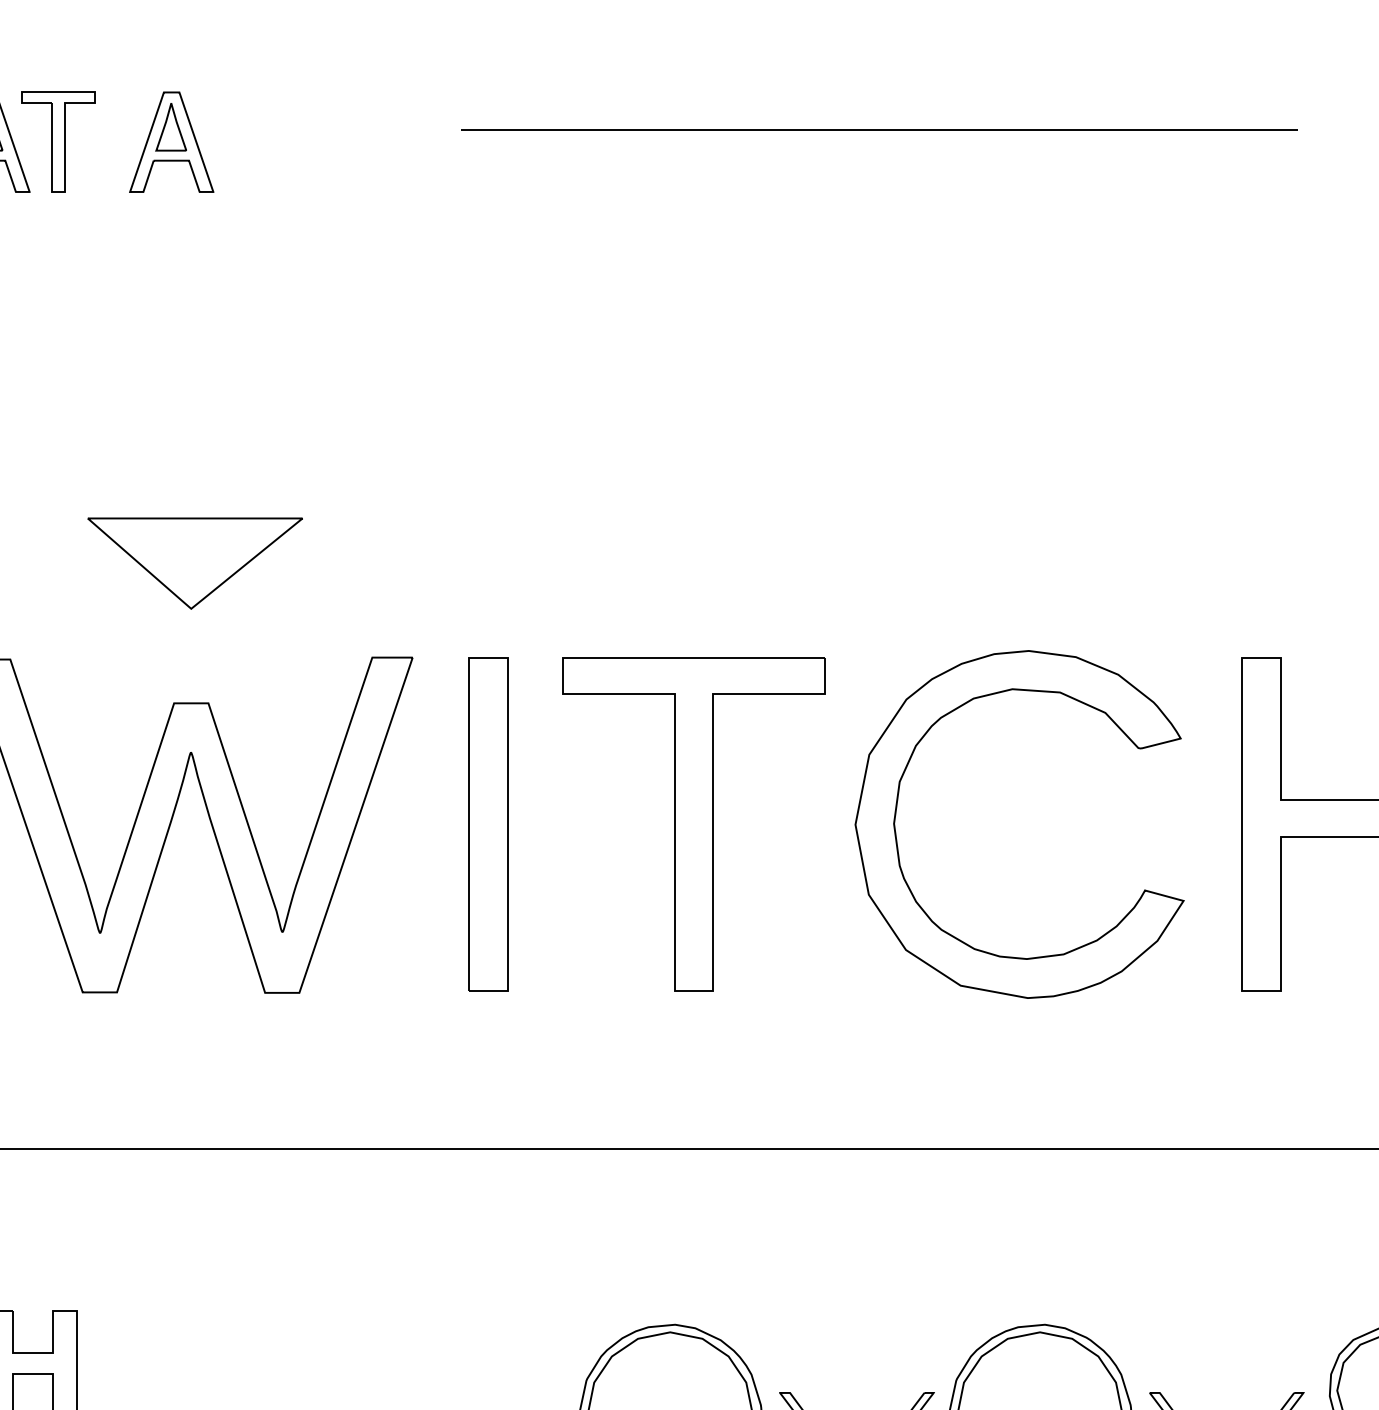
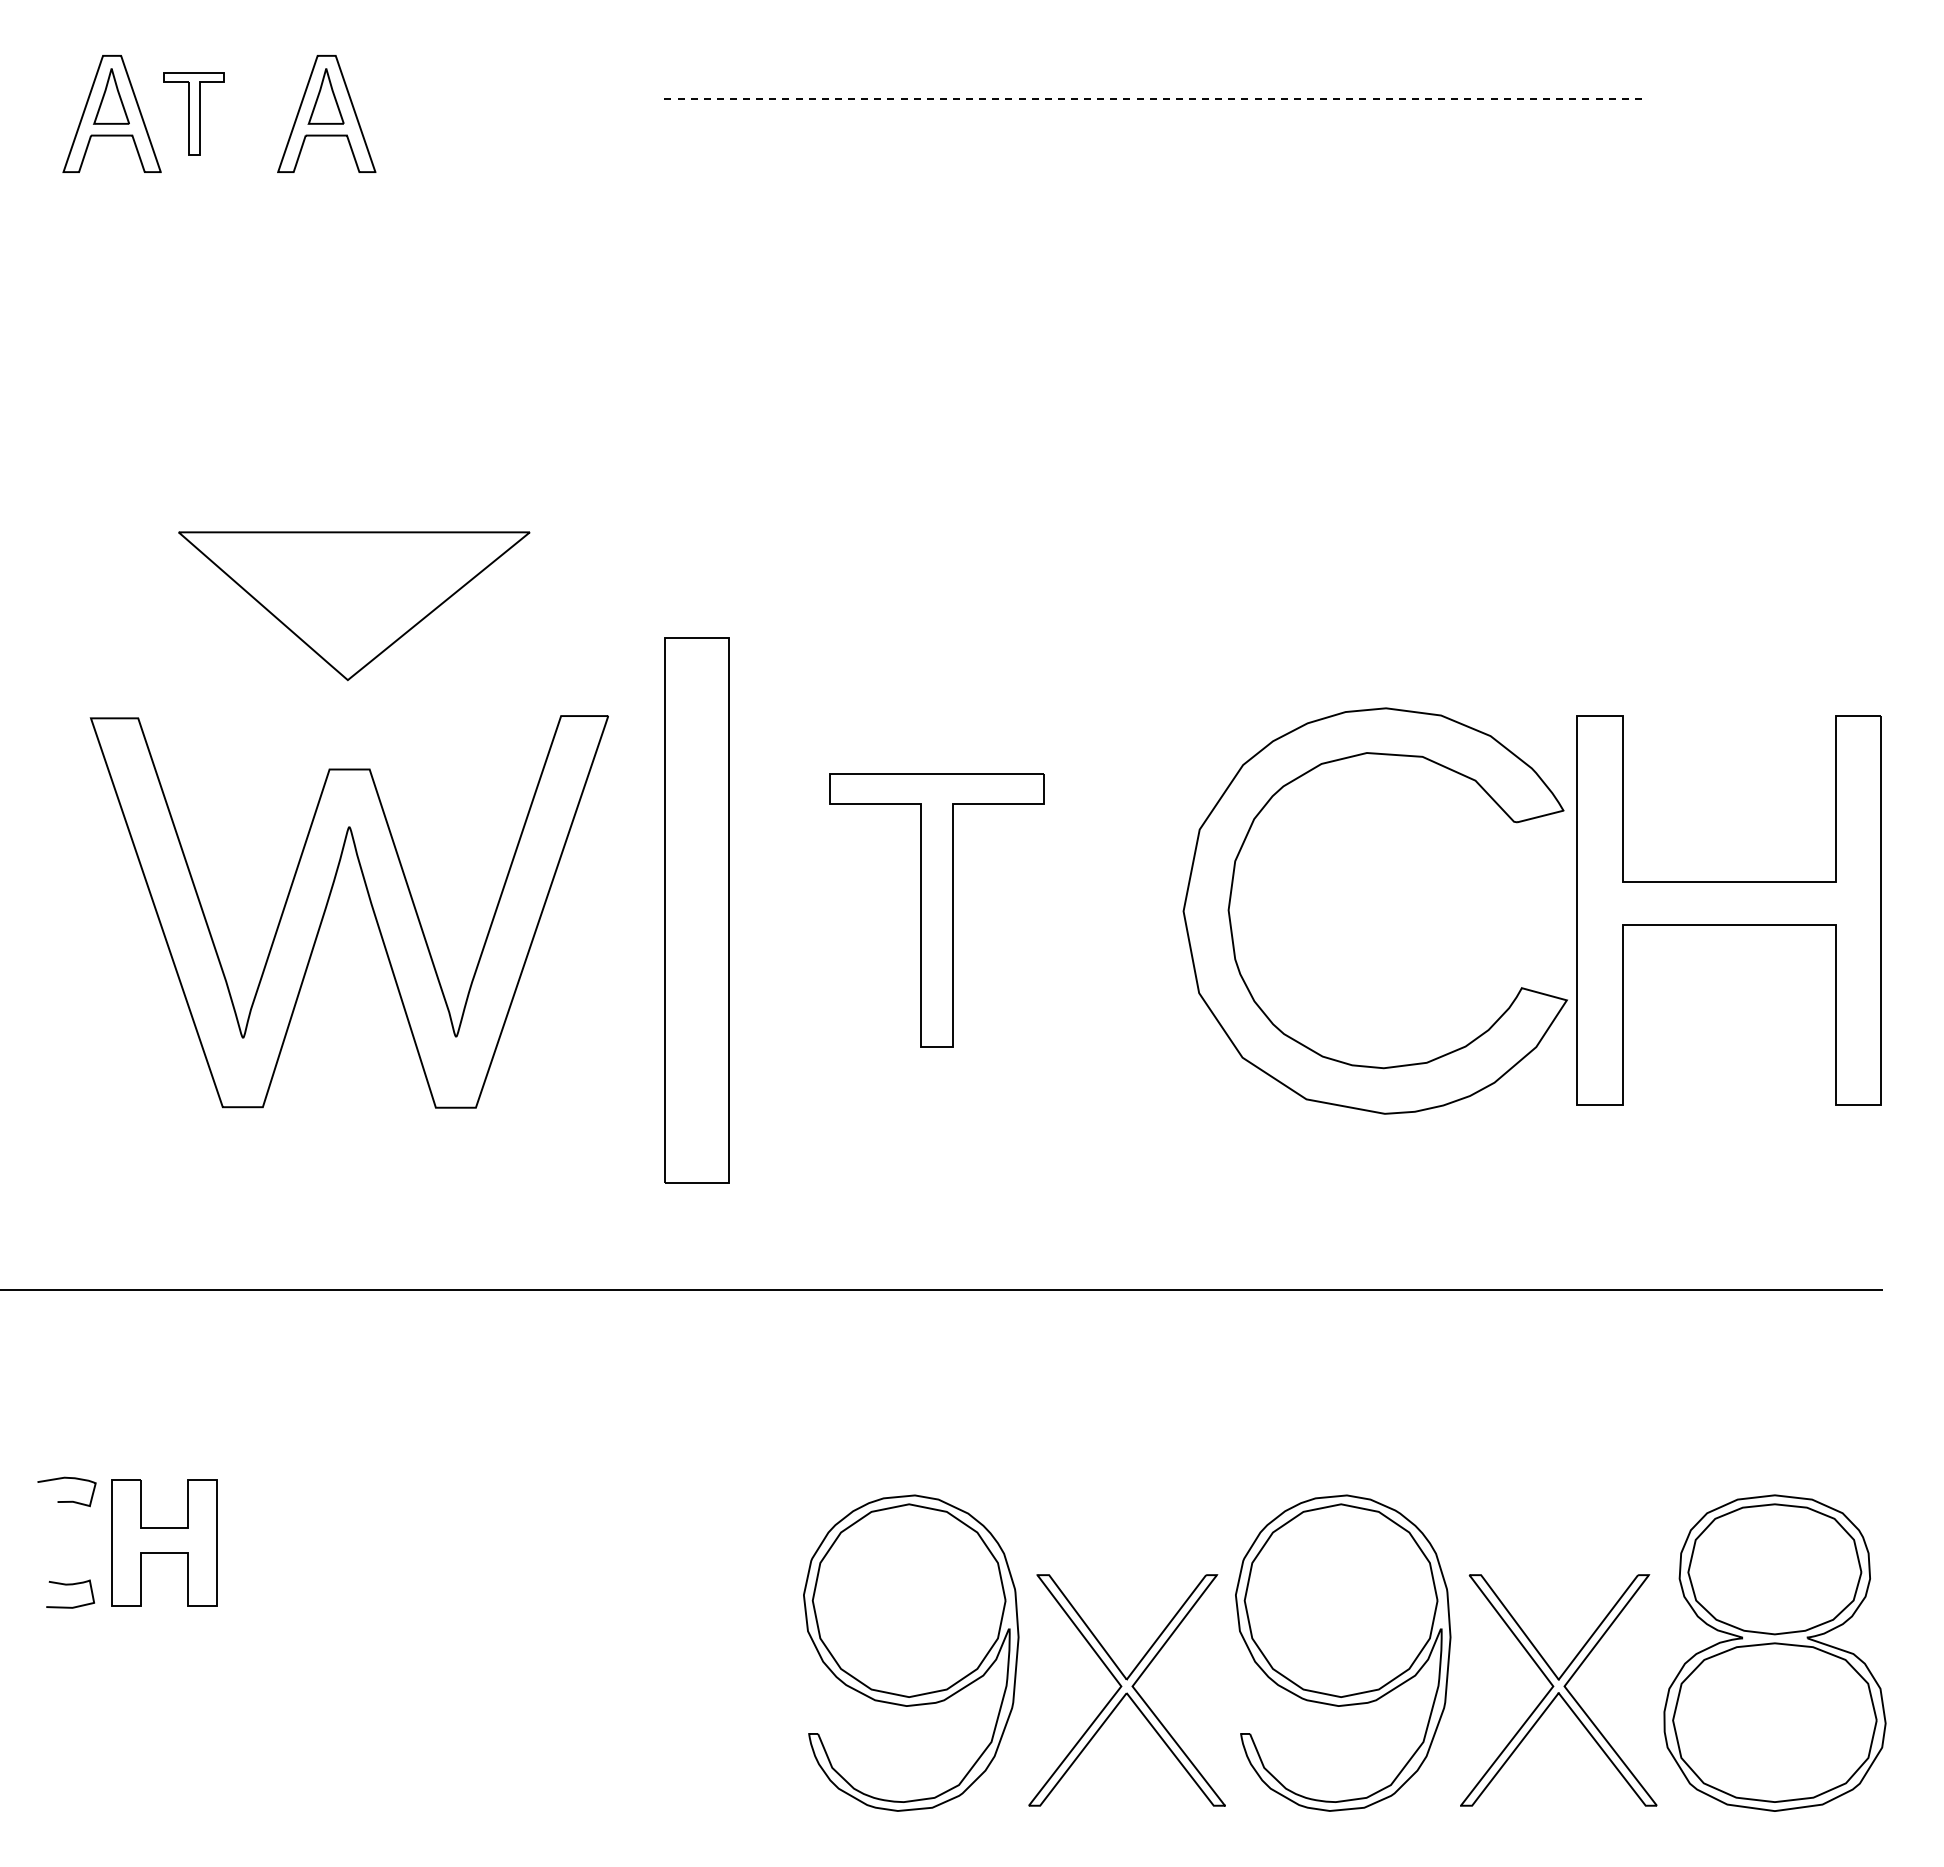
line: (879, 129) -> (1153, 99), solid -> dashed
part: (57, 141) -> (193, 113), size x0.7
part: (194, 563) -> (353, 606), size x1.4
part: (897, 807) -> (1232, 891), moved
part: (488, 824) -> (696, 910), size x1.4
part: (693, 824) -> (936, 910), size x0.7

